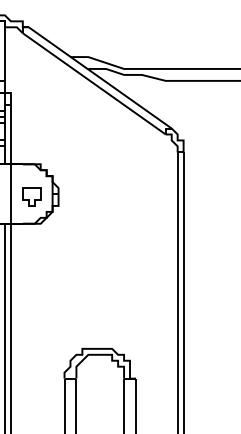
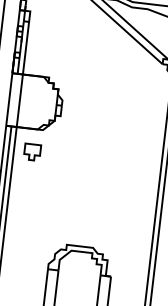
part: (31, 196) -> (32, 151), moved

